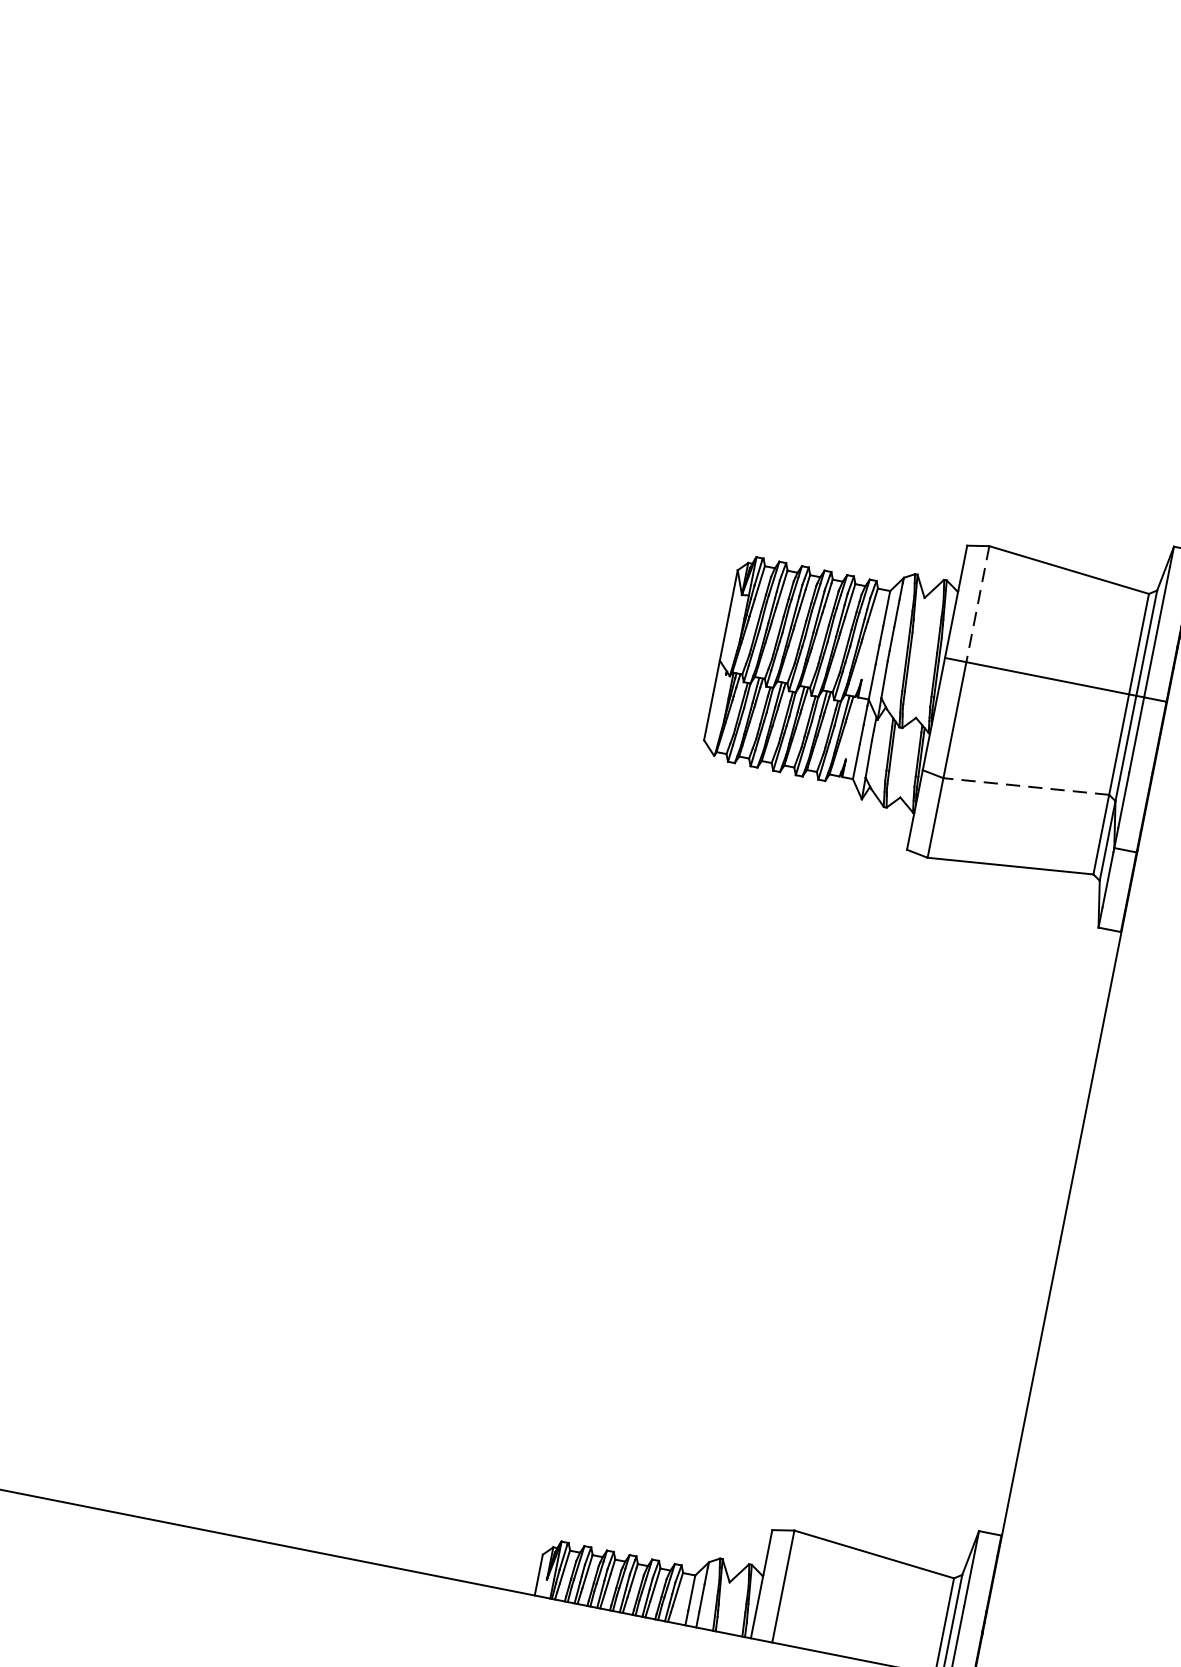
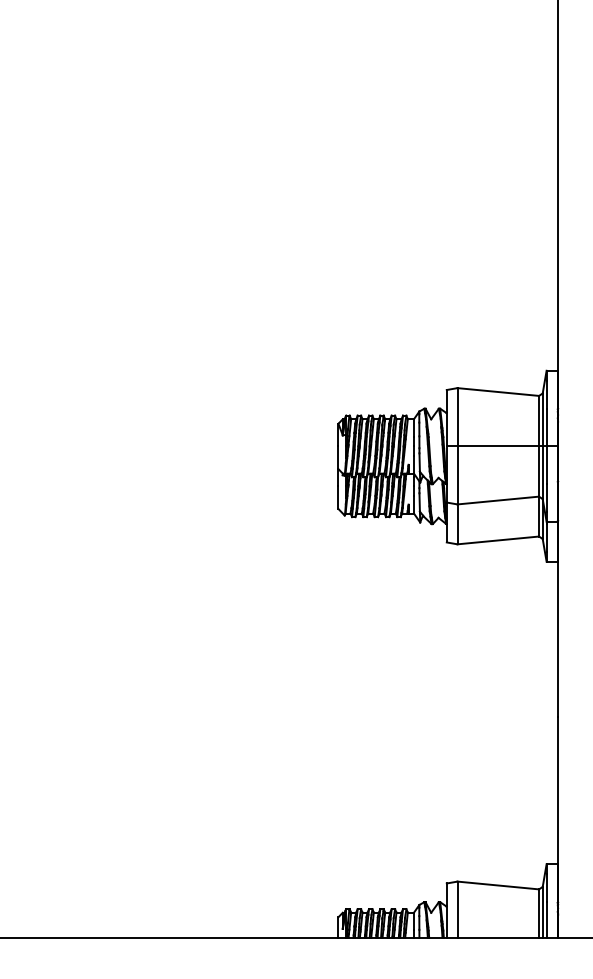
line: (977, 604) -> (457, 417), dashed -> solid
line: (1026, 786) -> (498, 500), dashed -> solid

